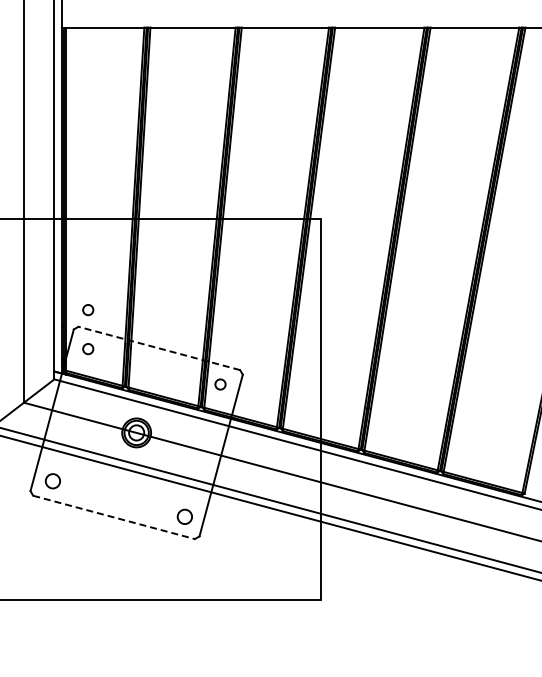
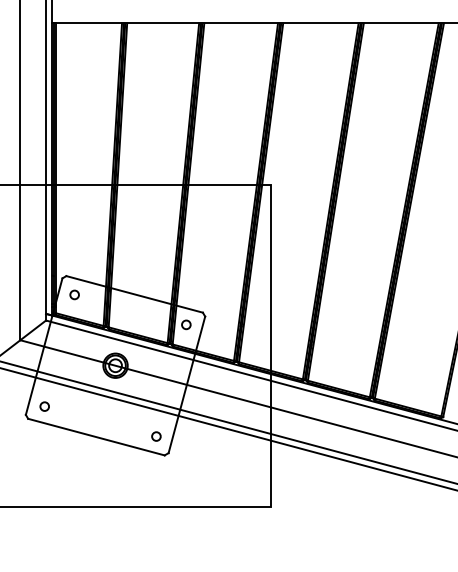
circle: (88, 310) -> (74, 262), removed
line: (159, 348) -> (134, 294), dashed -> solid
circle: (52, 481) -> (44, 406), size x0.71
circle: (185, 516) -> (156, 436), size x0.71
line: (114, 517) -> (96, 437), dashed -> solid

